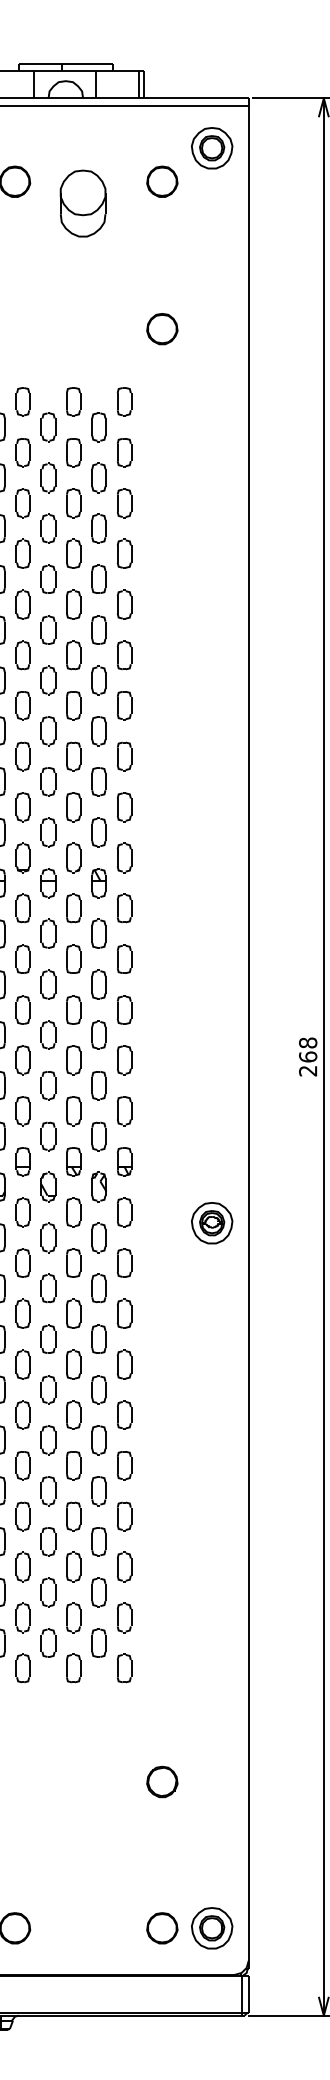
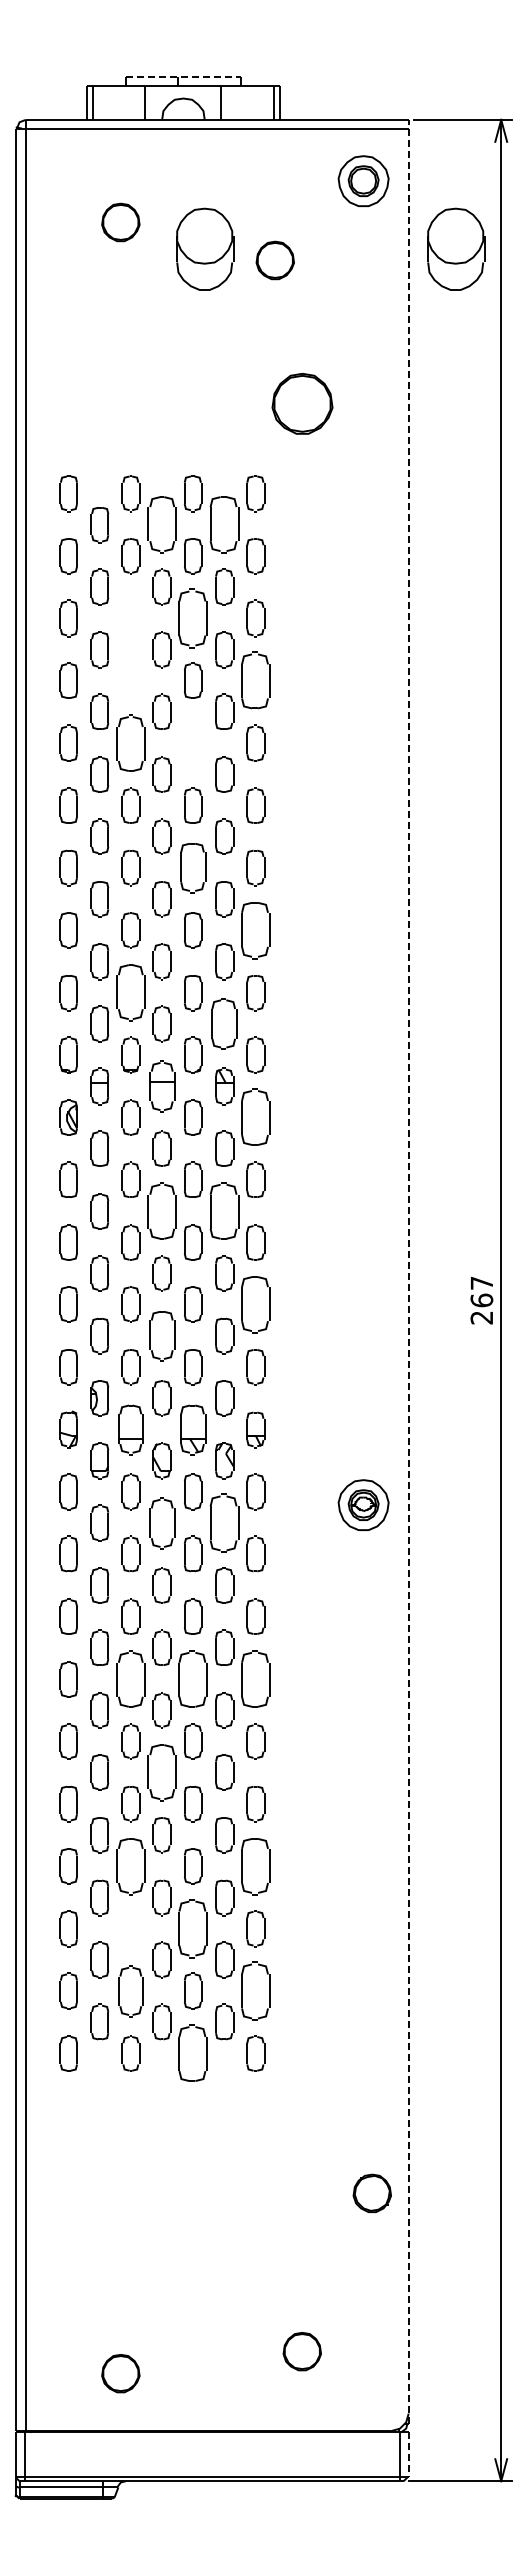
line: (65, 64) -> (183, 77), solid -> dashed
part: (161, 181) -> (274, 260), moved
part: (287, 202) -> (456, 248), added
part: (161, 328) -> (301, 403), size x1.6
part: (48, 427) -> (161, 525), size x1.6
part: (99, 427) -> (224, 525), size x1.6
part: (22, 503) -> (130, 618), removed
part: (74, 503) -> (193, 618), size x1.6
part: (22, 553) -> (130, 680), removed
part: (124, 553) -> (255, 680), size x1.6
part: (22, 603) -> (130, 742), size x1.6
part: (74, 603) -> (193, 742), removed
part: (74, 705) -> (193, 867), size x1.4
part: (124, 756) -> (255, 930), size x1.6
part: (22, 807) -> (130, 993), size x1.6
part: (99, 832) -> (224, 1023), size x1.4
part: (48, 883) -> (161, 1086), size x1.4
part: (124, 908) -> (255, 1117), size x1.6
part: (48, 984) -> (161, 1211), size x1.6
part: (99, 984) -> (224, 1211), size x1.6
line: (248, 1033) -> (408, 1271), solid -> dashed
text: (307, 1042) -> (481, 1282), 268 -> 267
part: (124, 1060) -> (255, 1304), size x1.6
part: (48, 1085) -> (161, 1335), size x1.4
part: (22, 1161) -> (130, 1429), size x1.4
part: (74, 1161) -> (193, 1429), size x1.4
part: (48, 1237) -> (161, 1522), size x1.4
part: (99, 1237) -> (224, 1522), size x1.6
part: (22, 1364) -> (130, 1679), size x1.6
part: (74, 1364) -> (193, 1679), size x1.6
part: (124, 1364) -> (255, 1679), size x1.6
part: (48, 1440) -> (161, 1772), size x1.6
part: (22, 1516) -> (130, 1866), size x1.6
part: (124, 1516) -> (255, 1866), size x1.6
part: (22, 1566) -> (130, 1928), removed
part: (74, 1566) -> (193, 1928), size x1.6
part: (22, 1617) -> (130, 1990), size x1.4
part: (124, 1617) -> (255, 1990), size x1.6
part: (74, 1668) -> (193, 2053), size x1.6
part: (161, 1781) -> (371, 2192), moved
part: (161, 1928) -> (301, 2351), moved
part: (212, 1928) -> (363, 2373), removed
line: (248, 1993) -> (408, 2454), solid -> dashed

